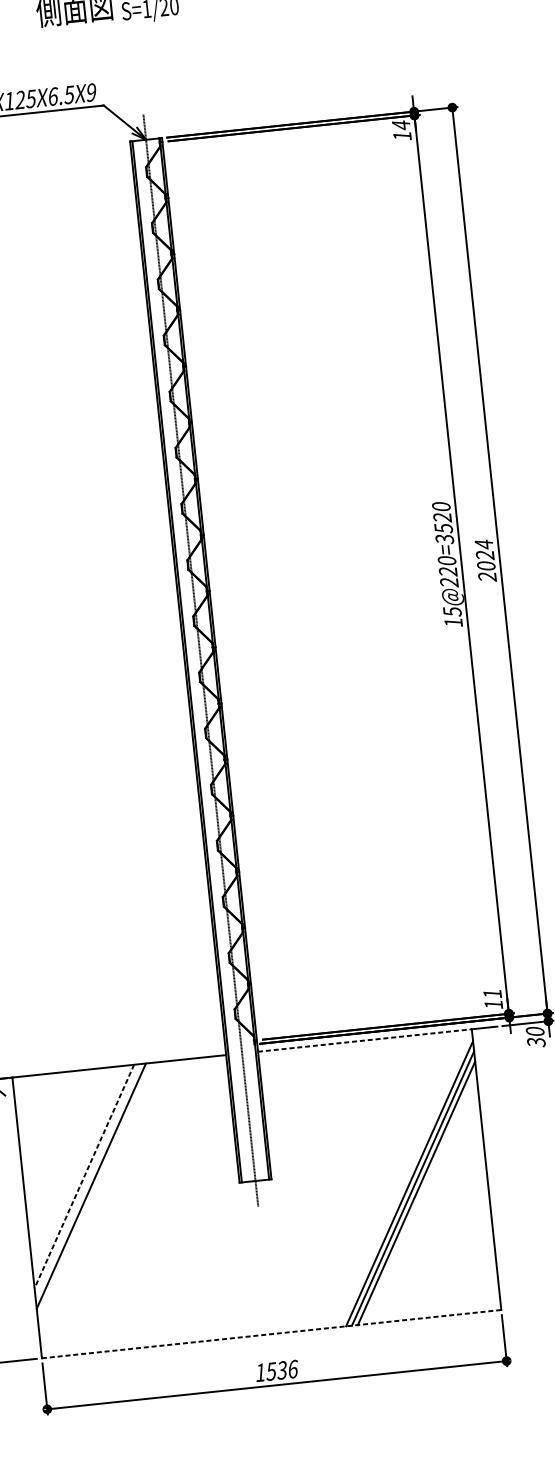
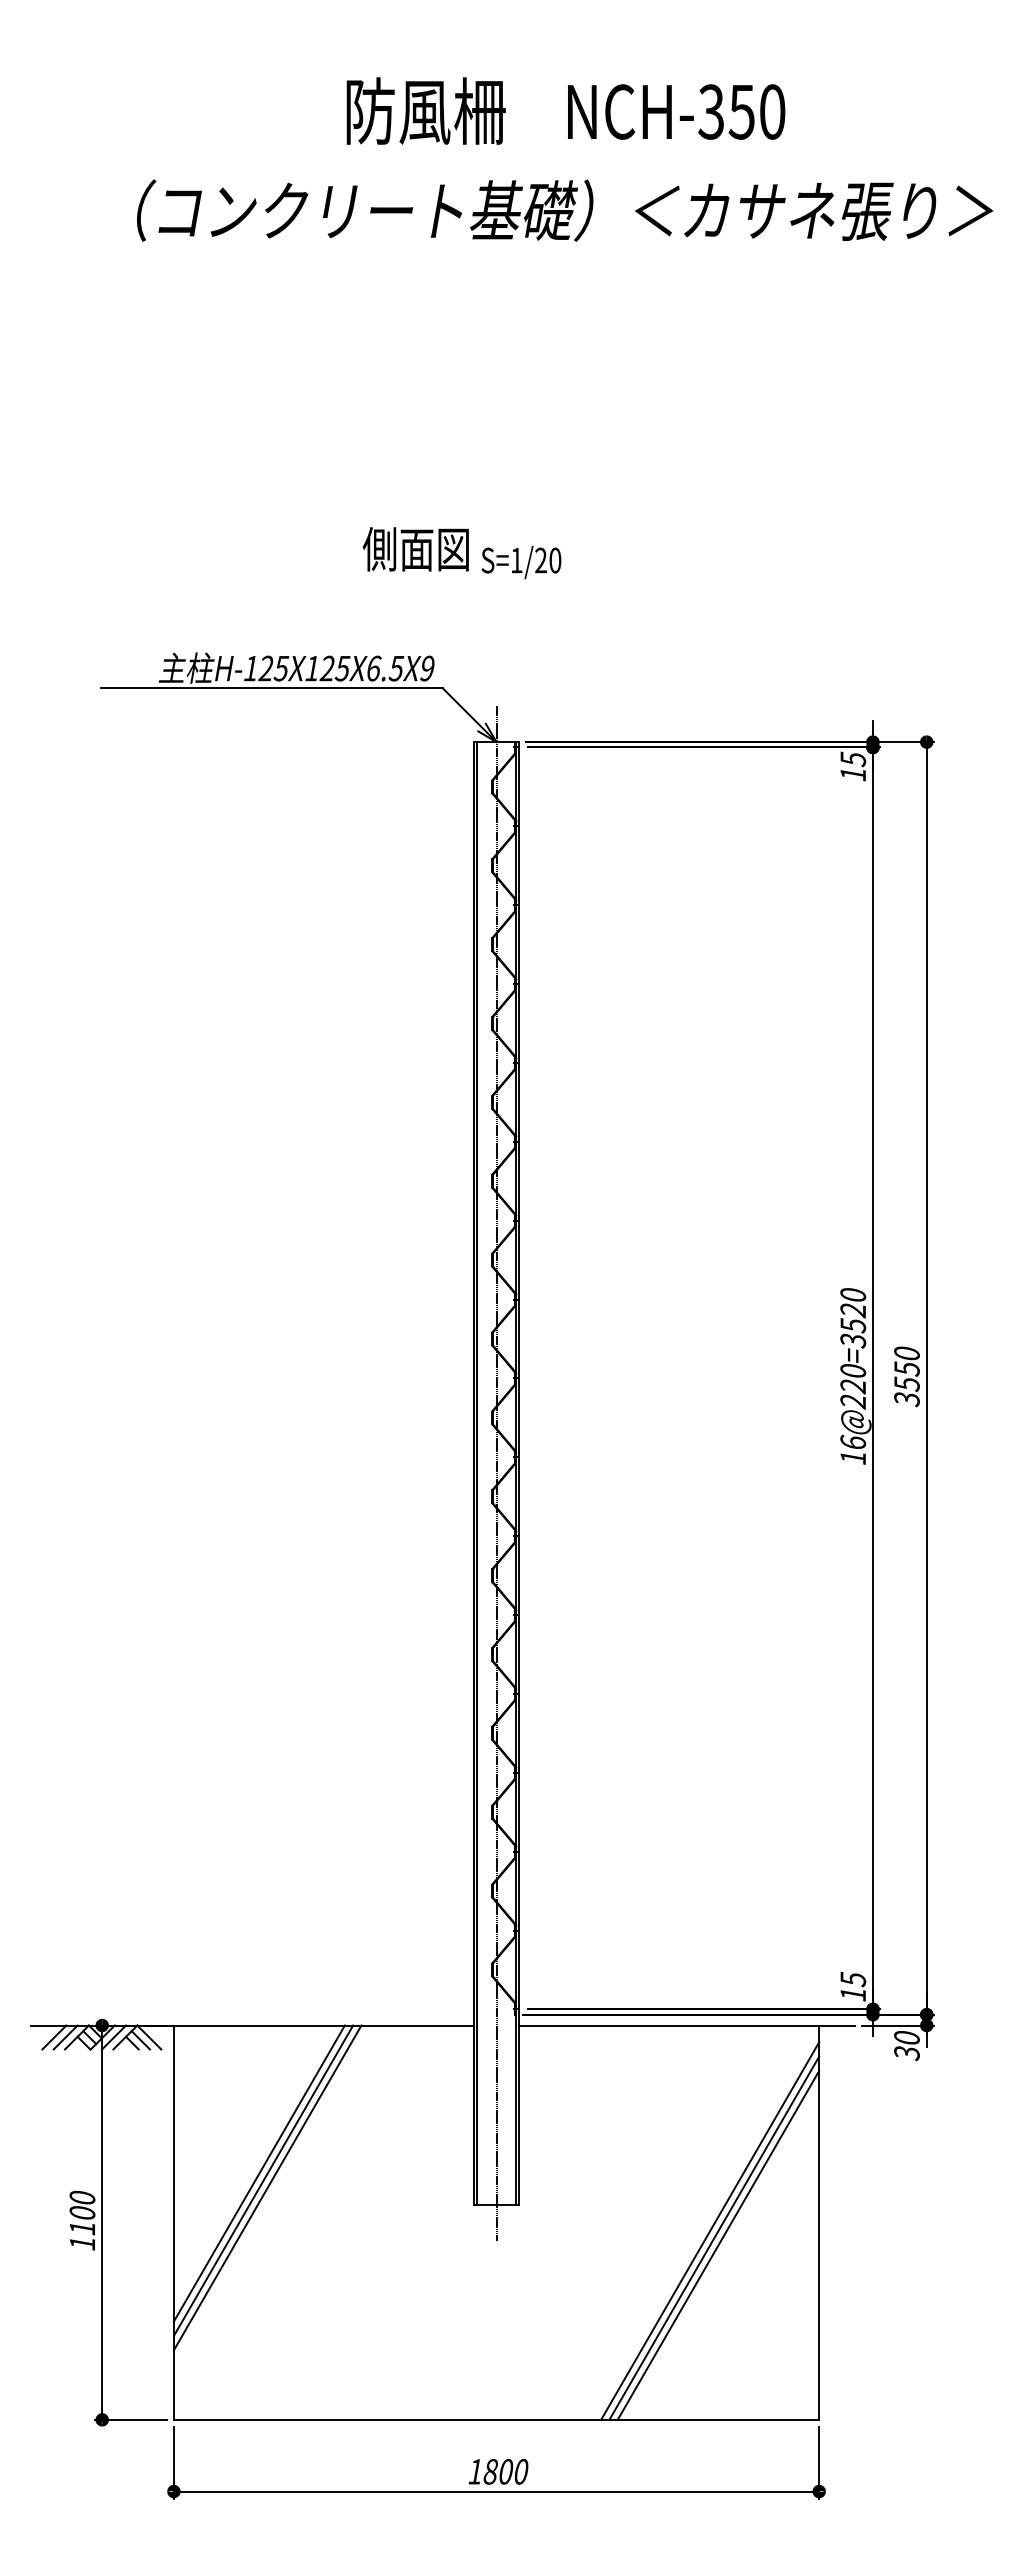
text: (401, 125) -> (853, 759), 14 -> 15
text: (485, 560) -> (906, 1376), 2024 -> 3550
text: (452, 611) -> (853, 1442), 15@220=3520 -> 16@220=3520
text: (492, 993) -> (853, 1979), 11 -> 15
line: (365, 1040) -> (669, 2025), dashed -> solid
line: (84, 1176) -> (259, 2173), dashed -> solid
line: (87, 1181) -> (263, 2180), added
line: (271, 1333) -> (496, 2419), dashed -> solid
text: (281, 1370) -> (505, 2471), 1536 -> 1800

